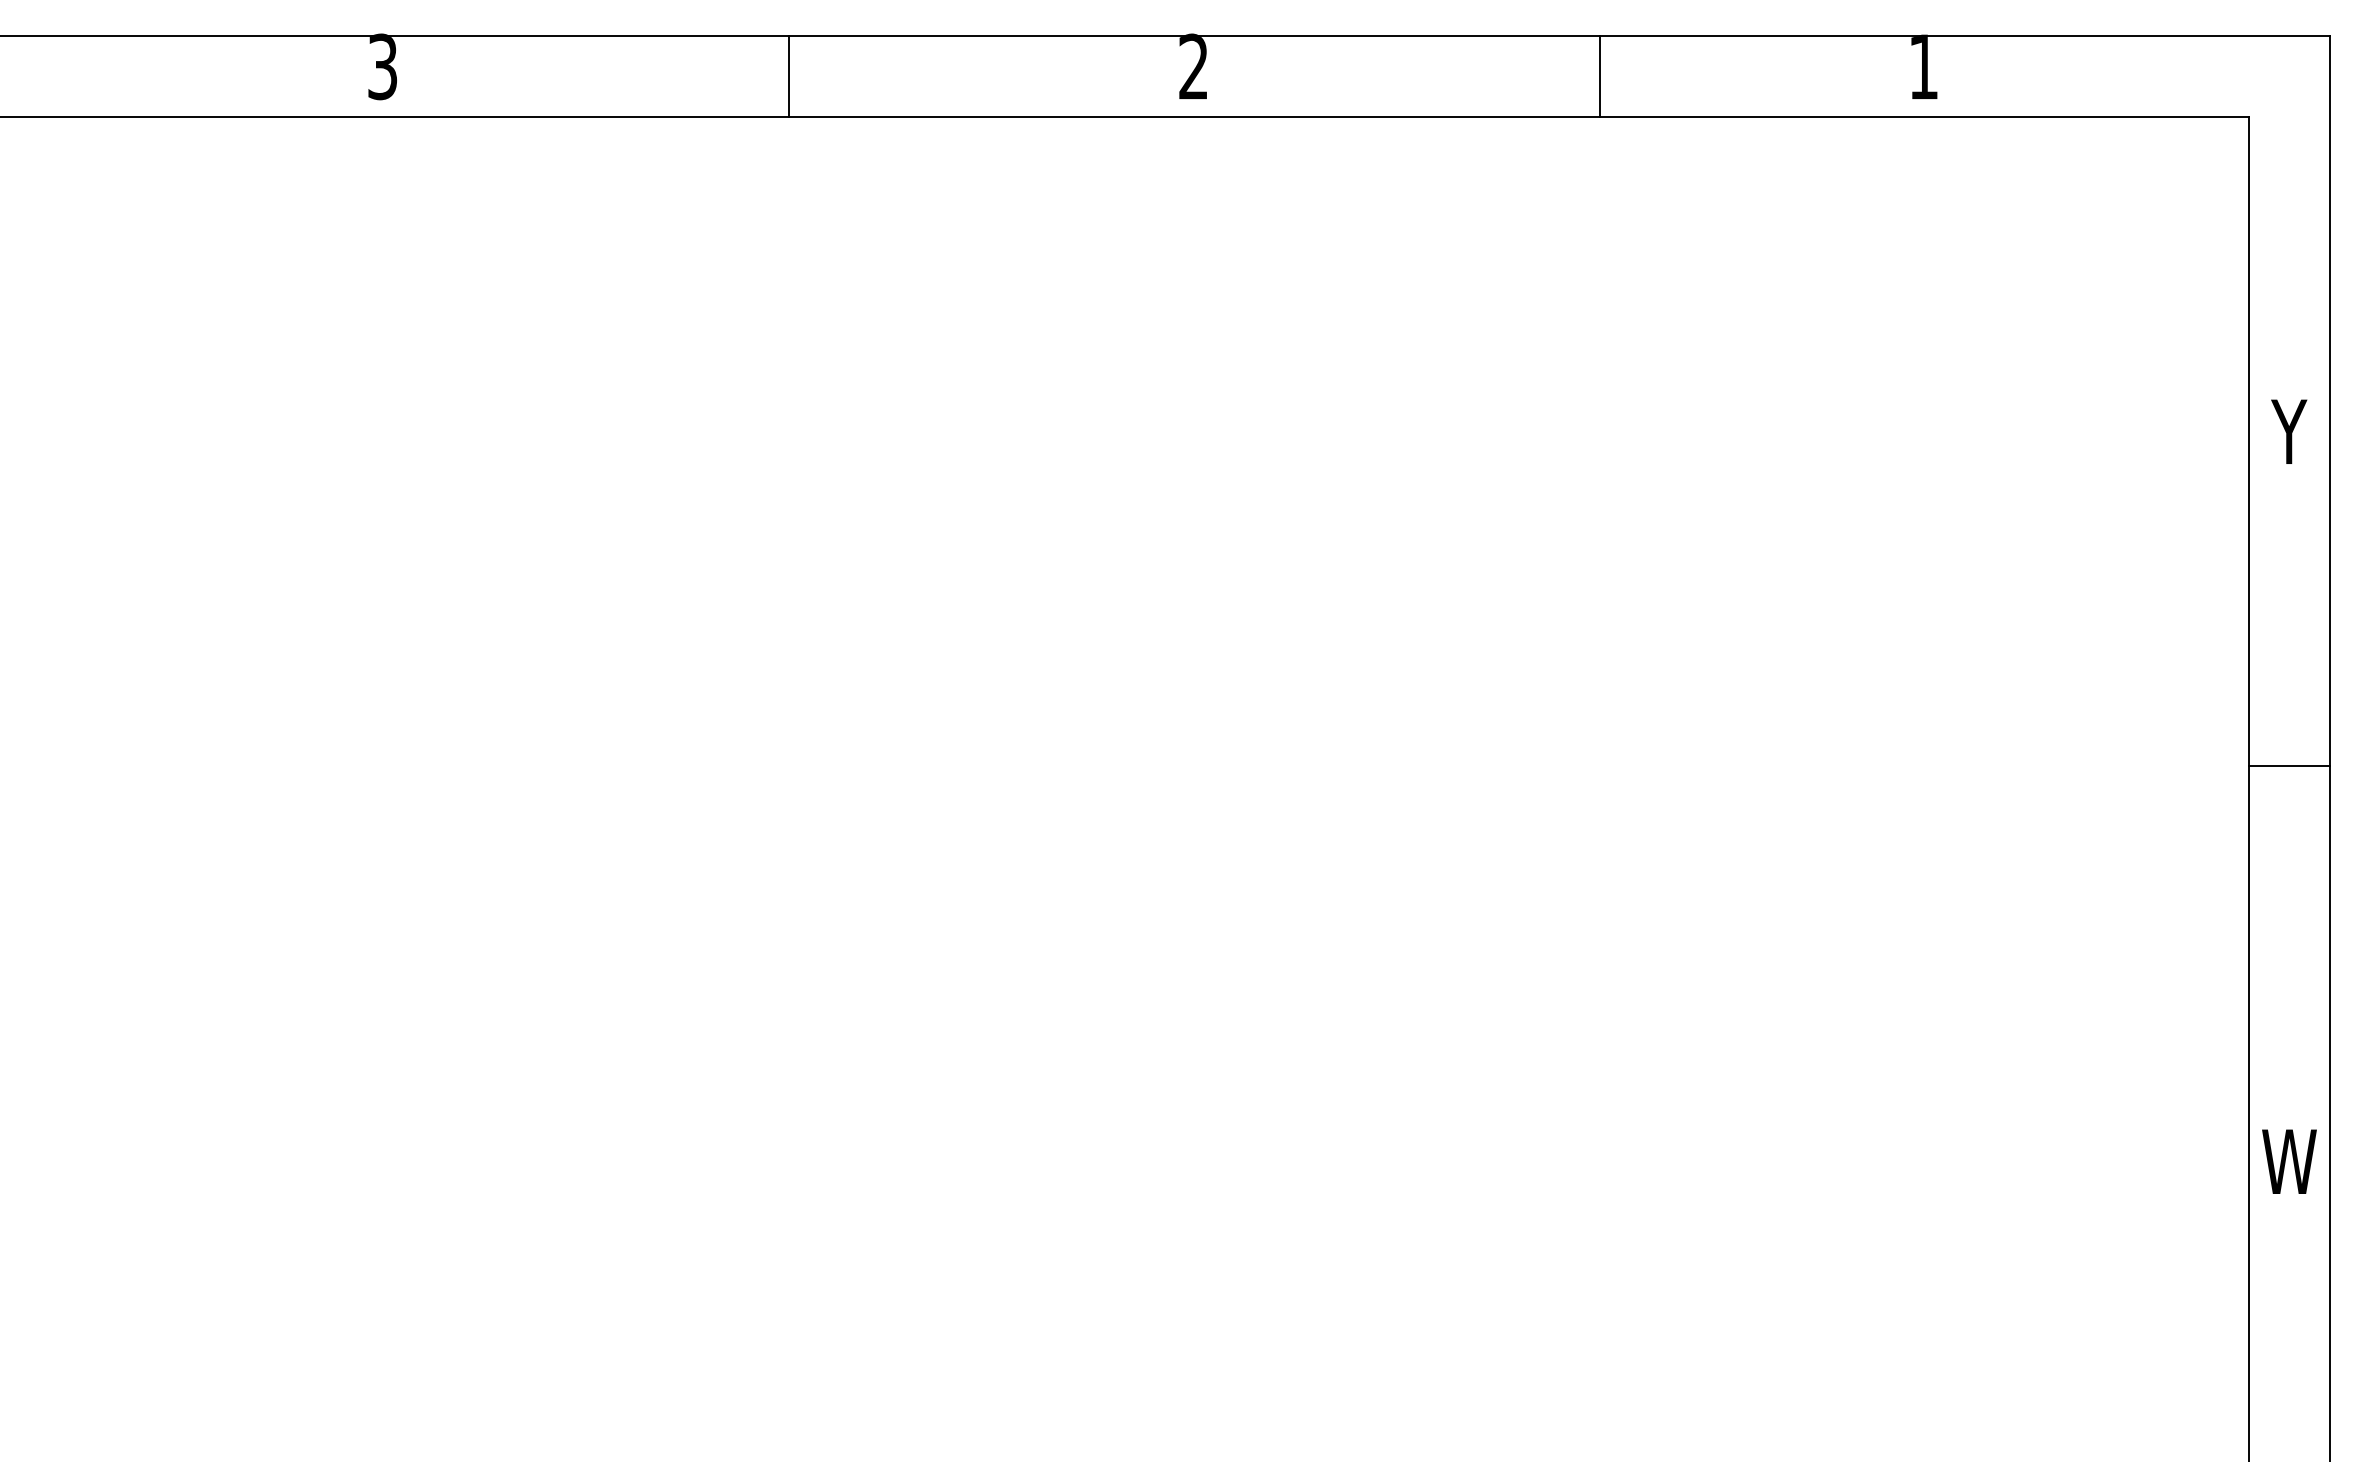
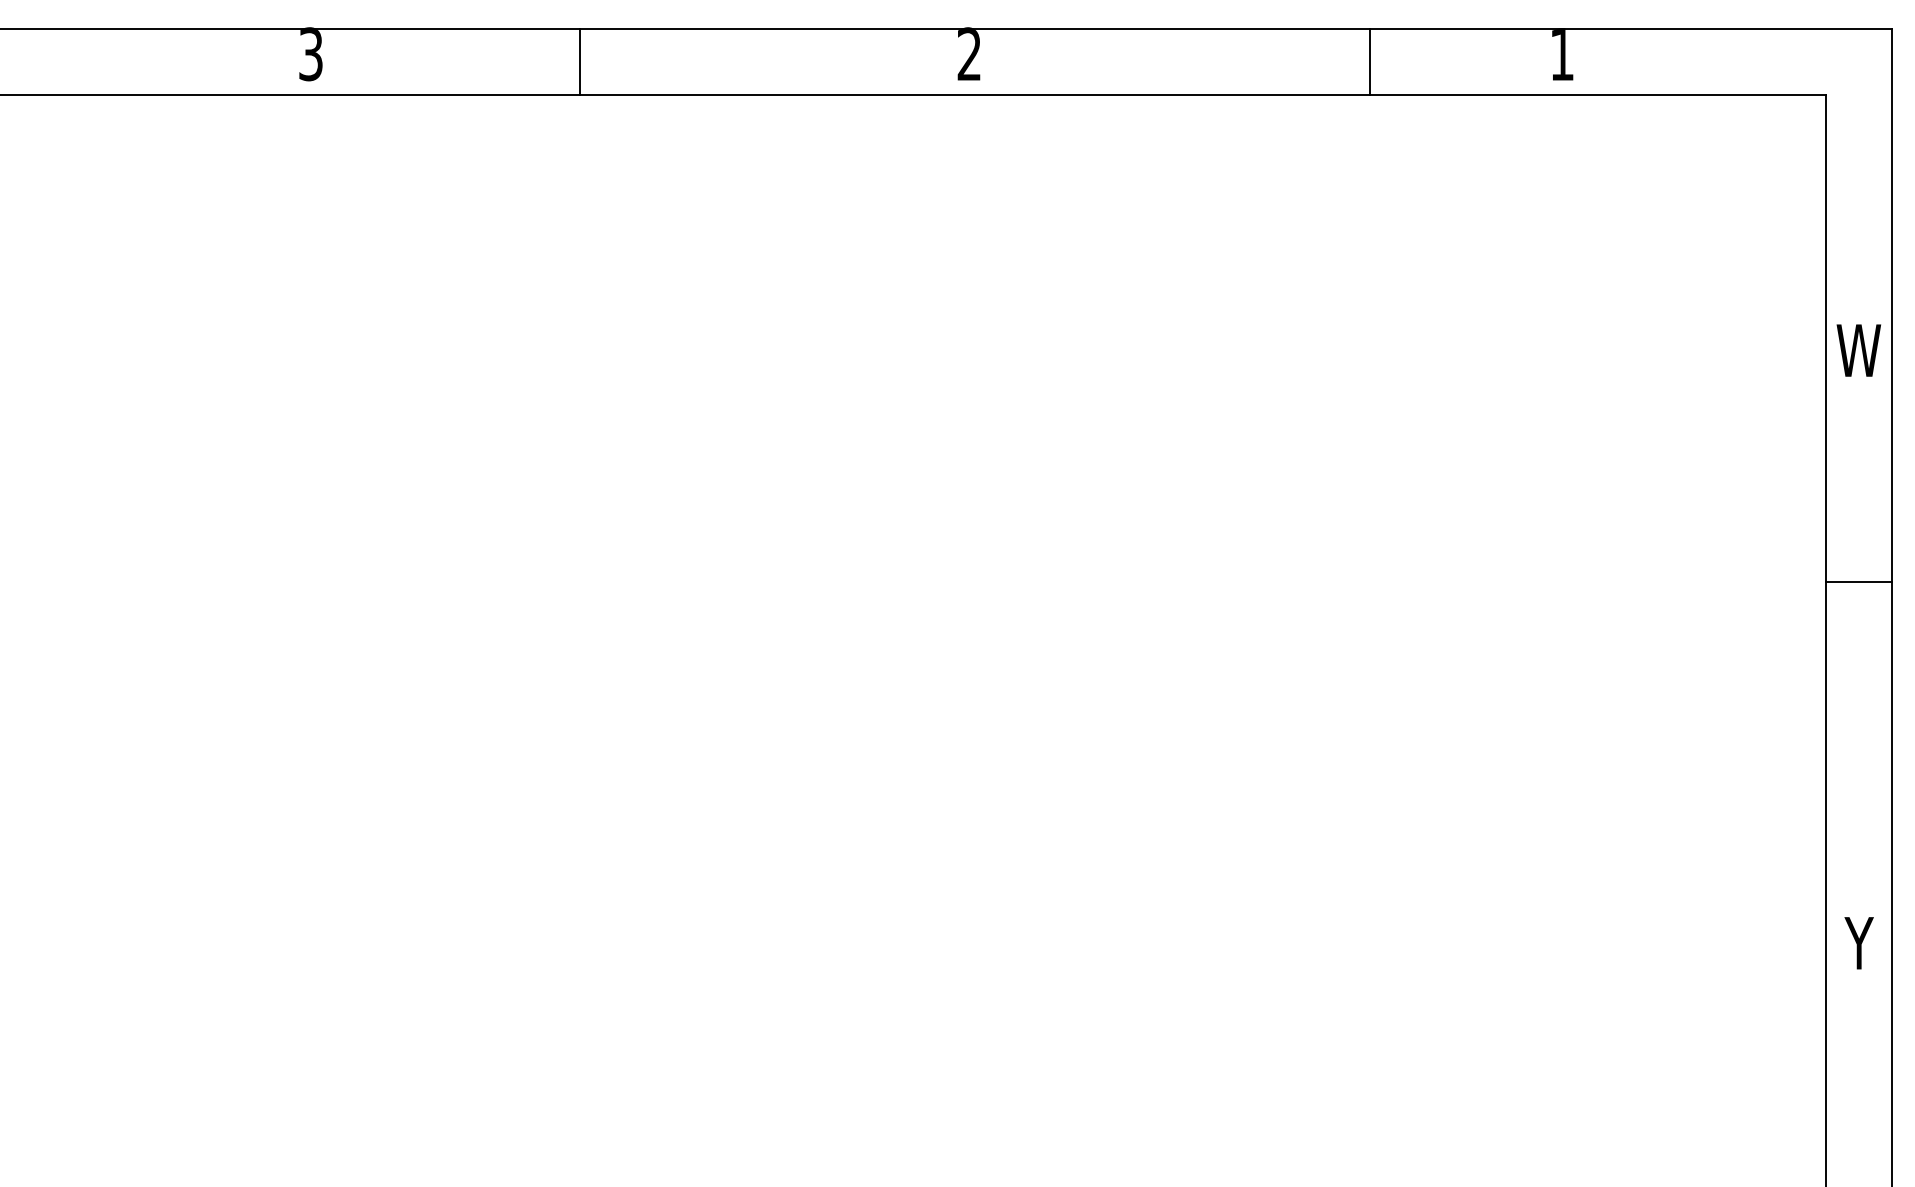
line: (788, 75) -> (579, 61), moved
line: (1600, 75) -> (1370, 61), moved
text: (2288, 431) -> (1858, 350), Y -> W
line: (2289, 765) -> (1859, 581), moved
text: (2289, 1162) -> (1859, 943), W -> Y

